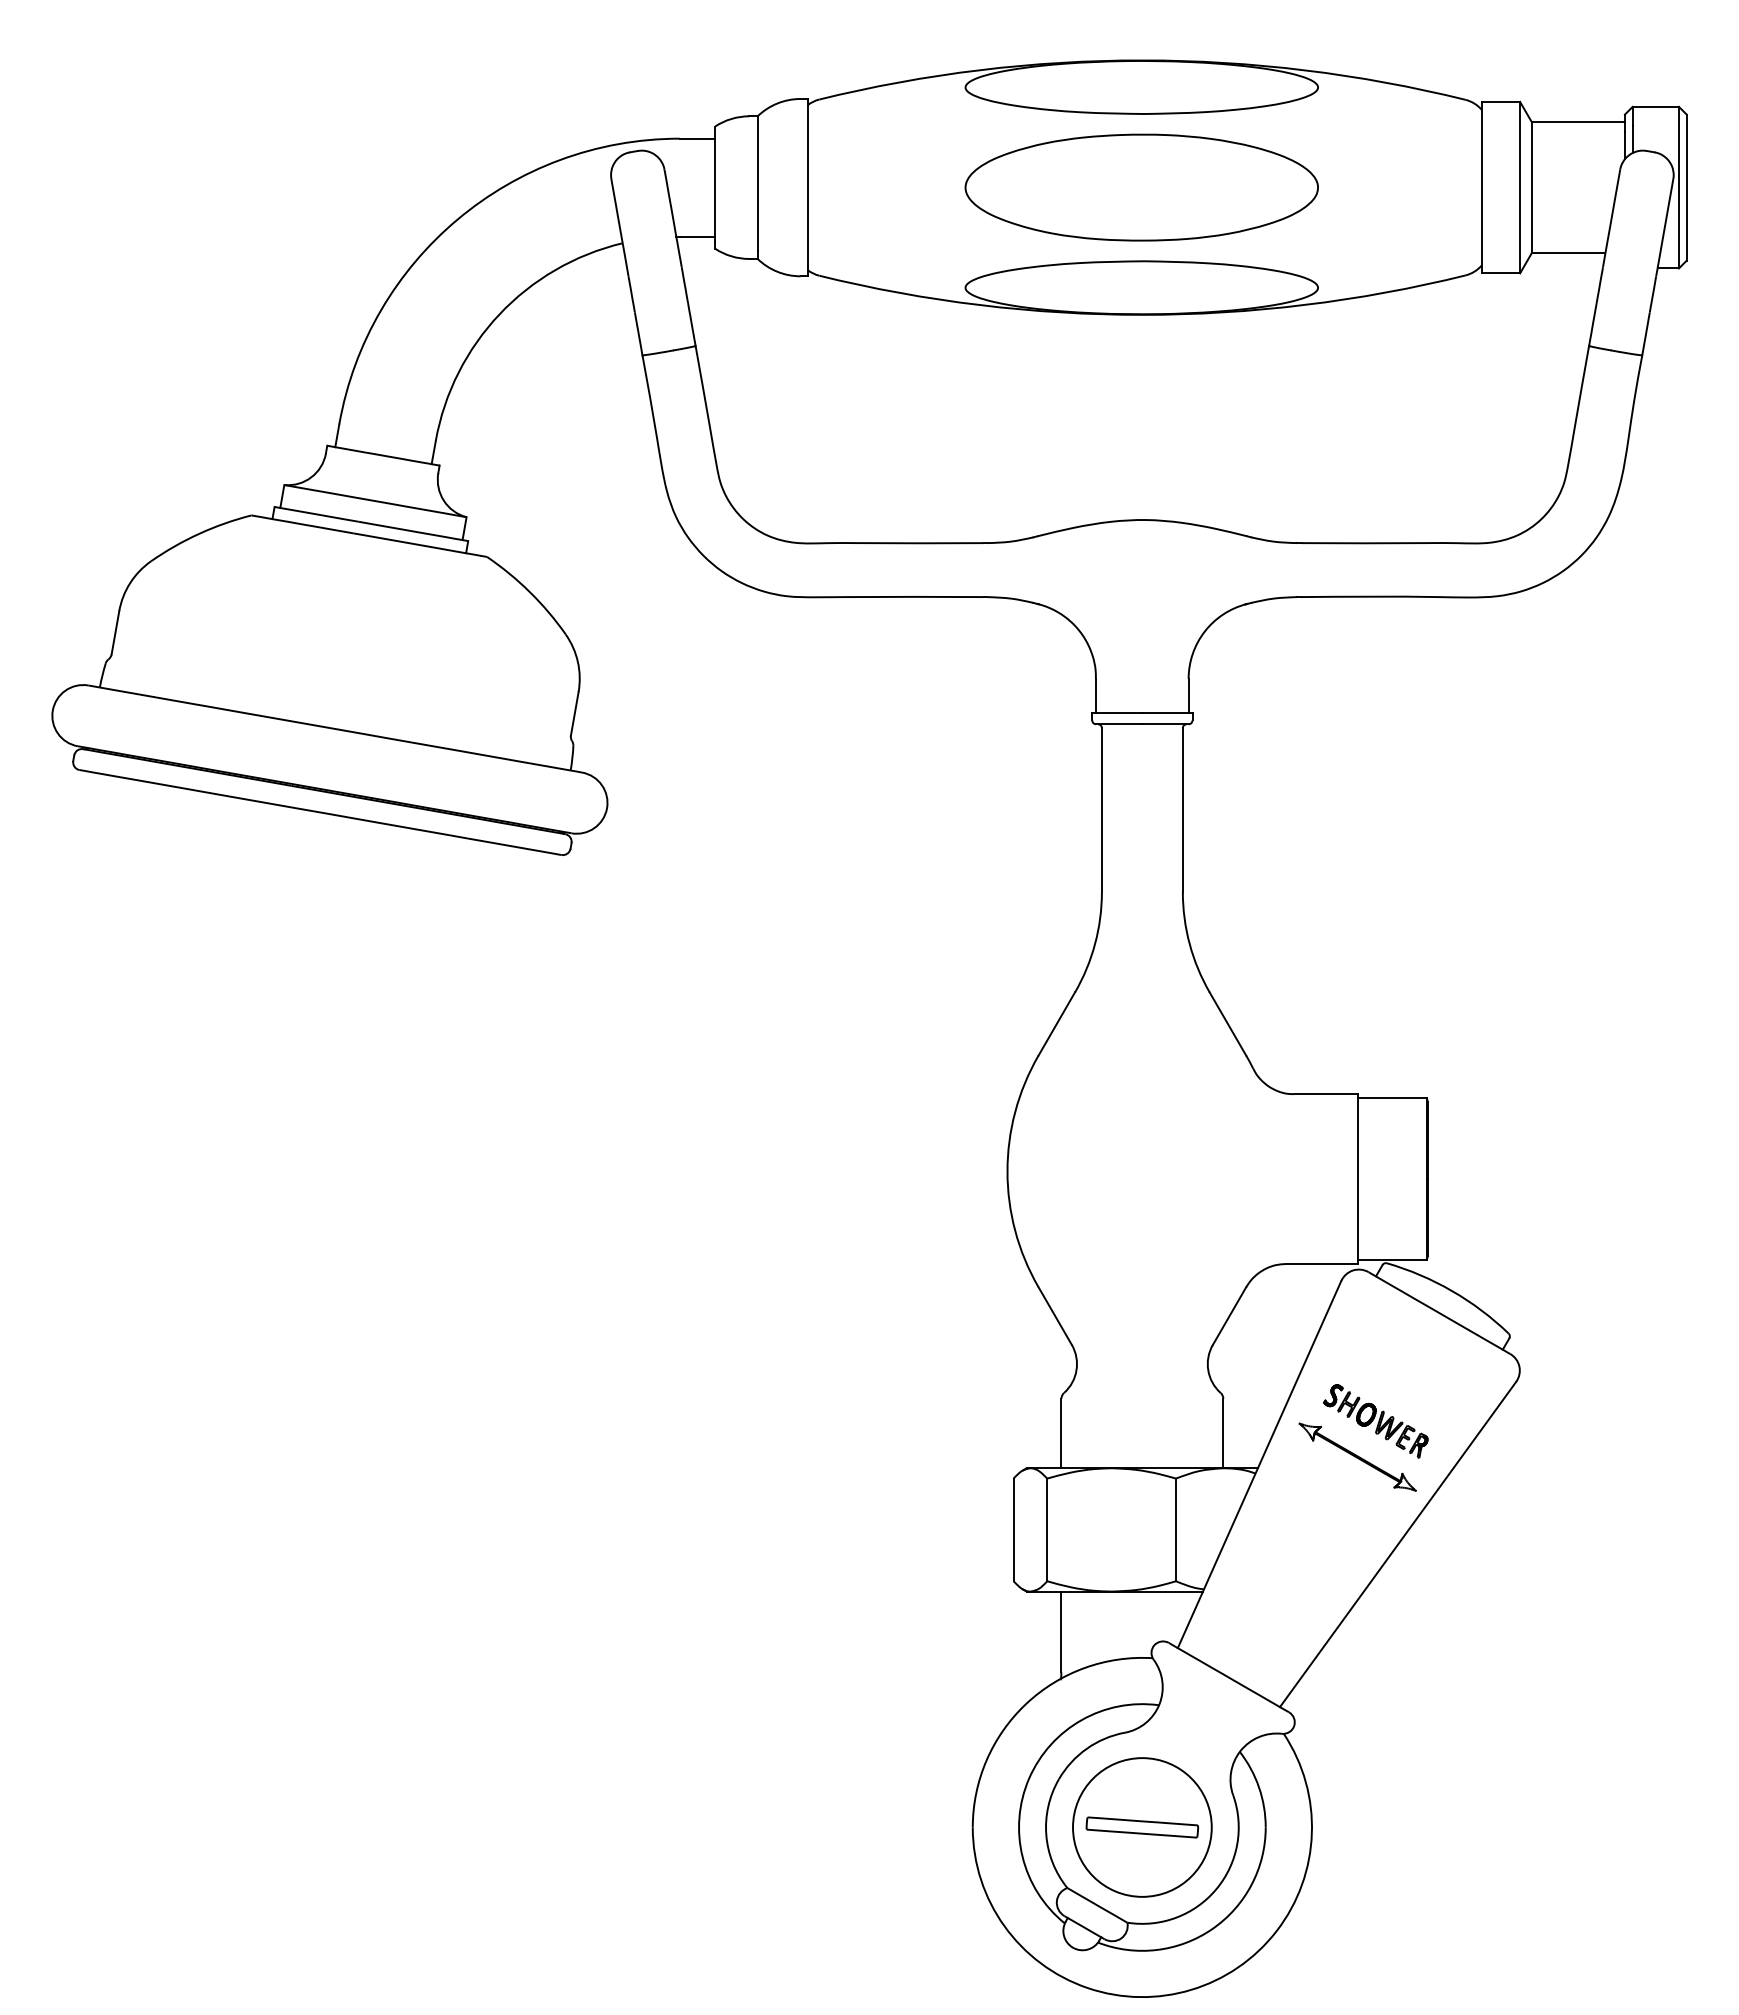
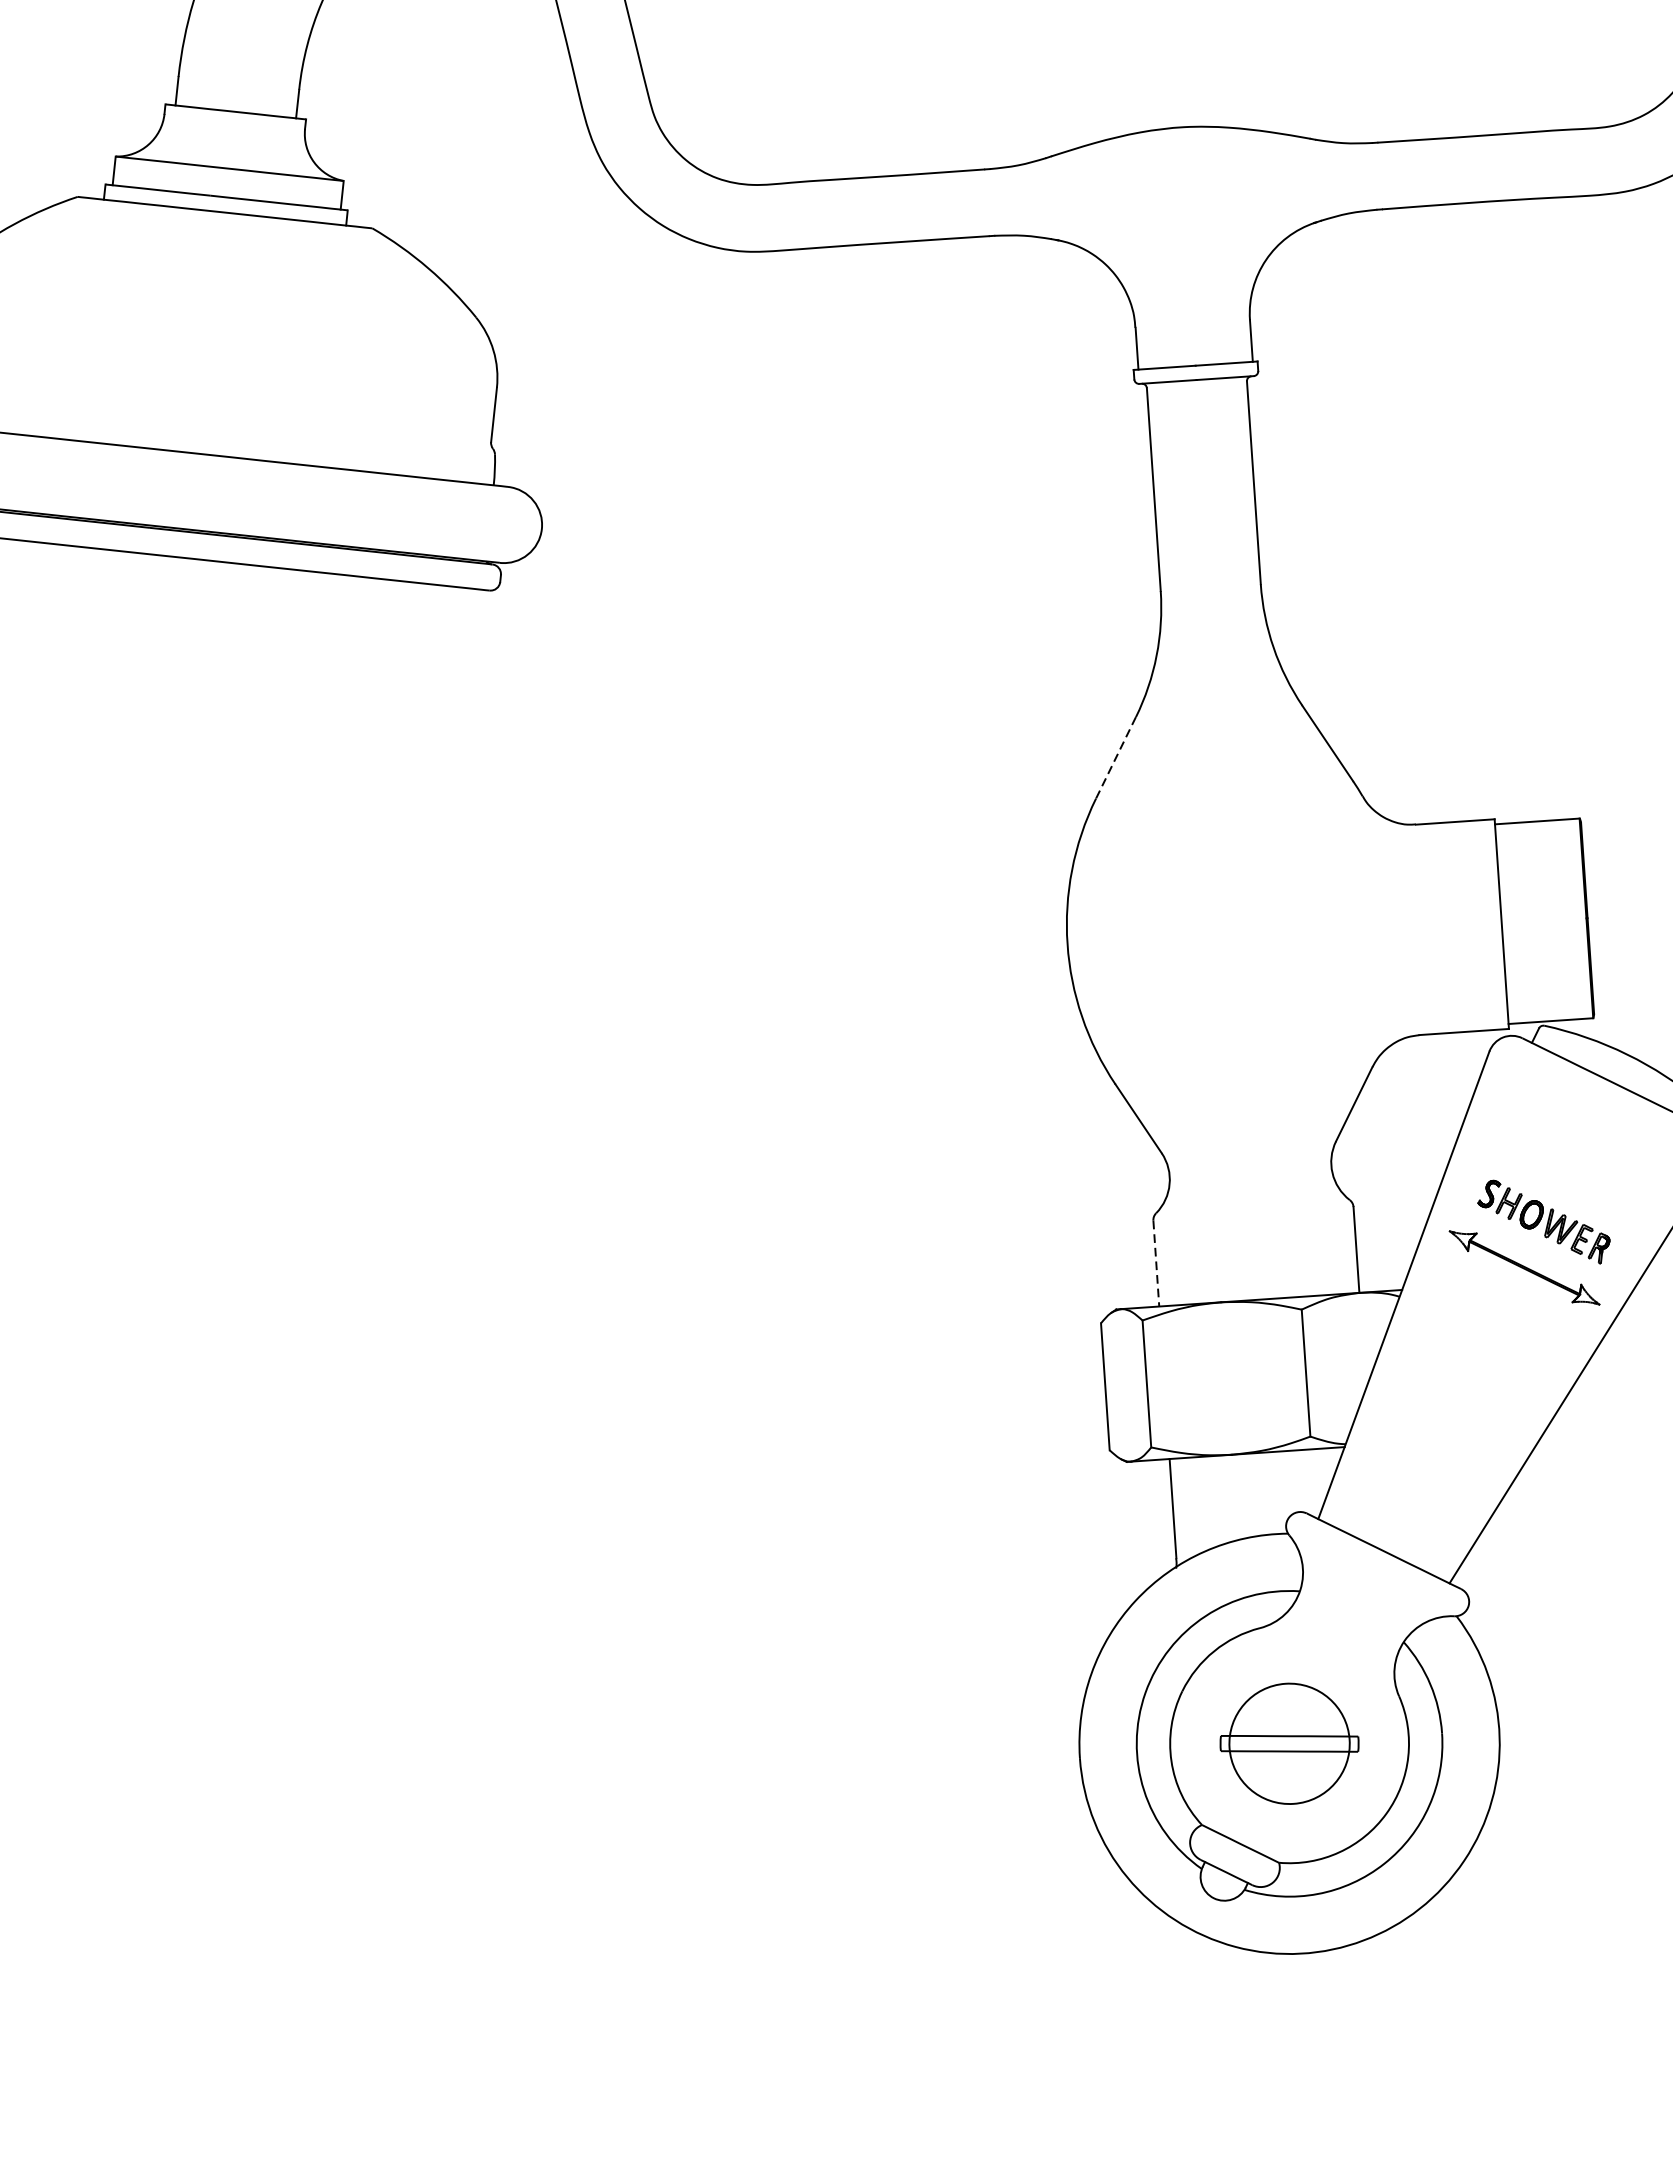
line: (1056, 1024) -> (1115, 758), solid -> dashed
line: (1061, 1433) -> (1156, 1263), solid -> dashed
circle: (1142, 1827) -> (1289, 1743), size x0.7

